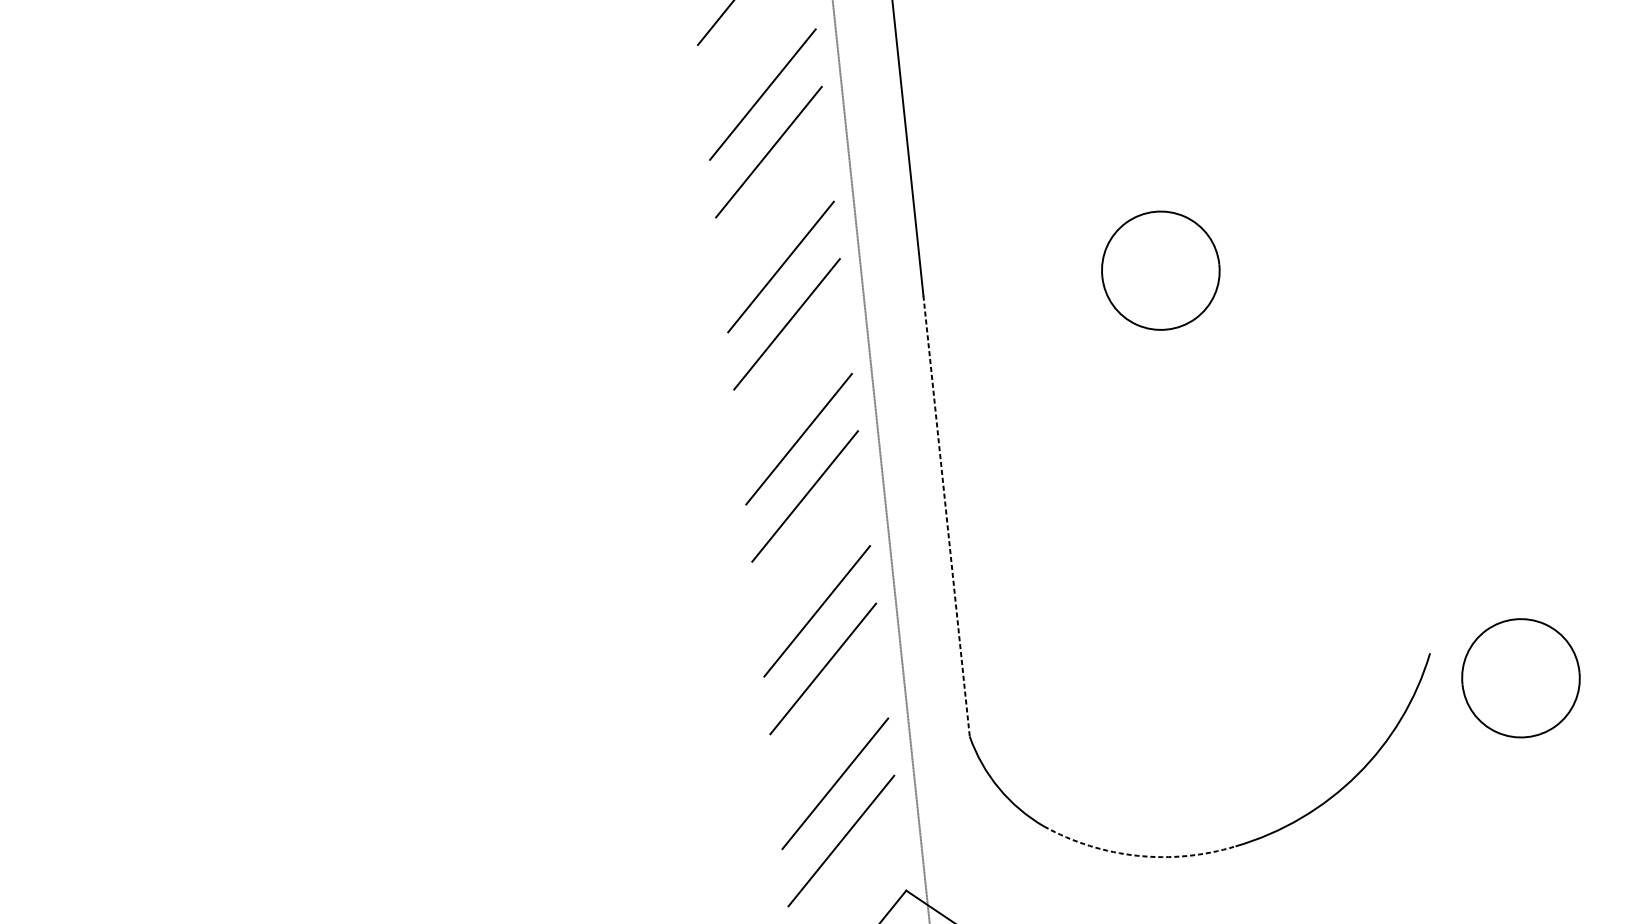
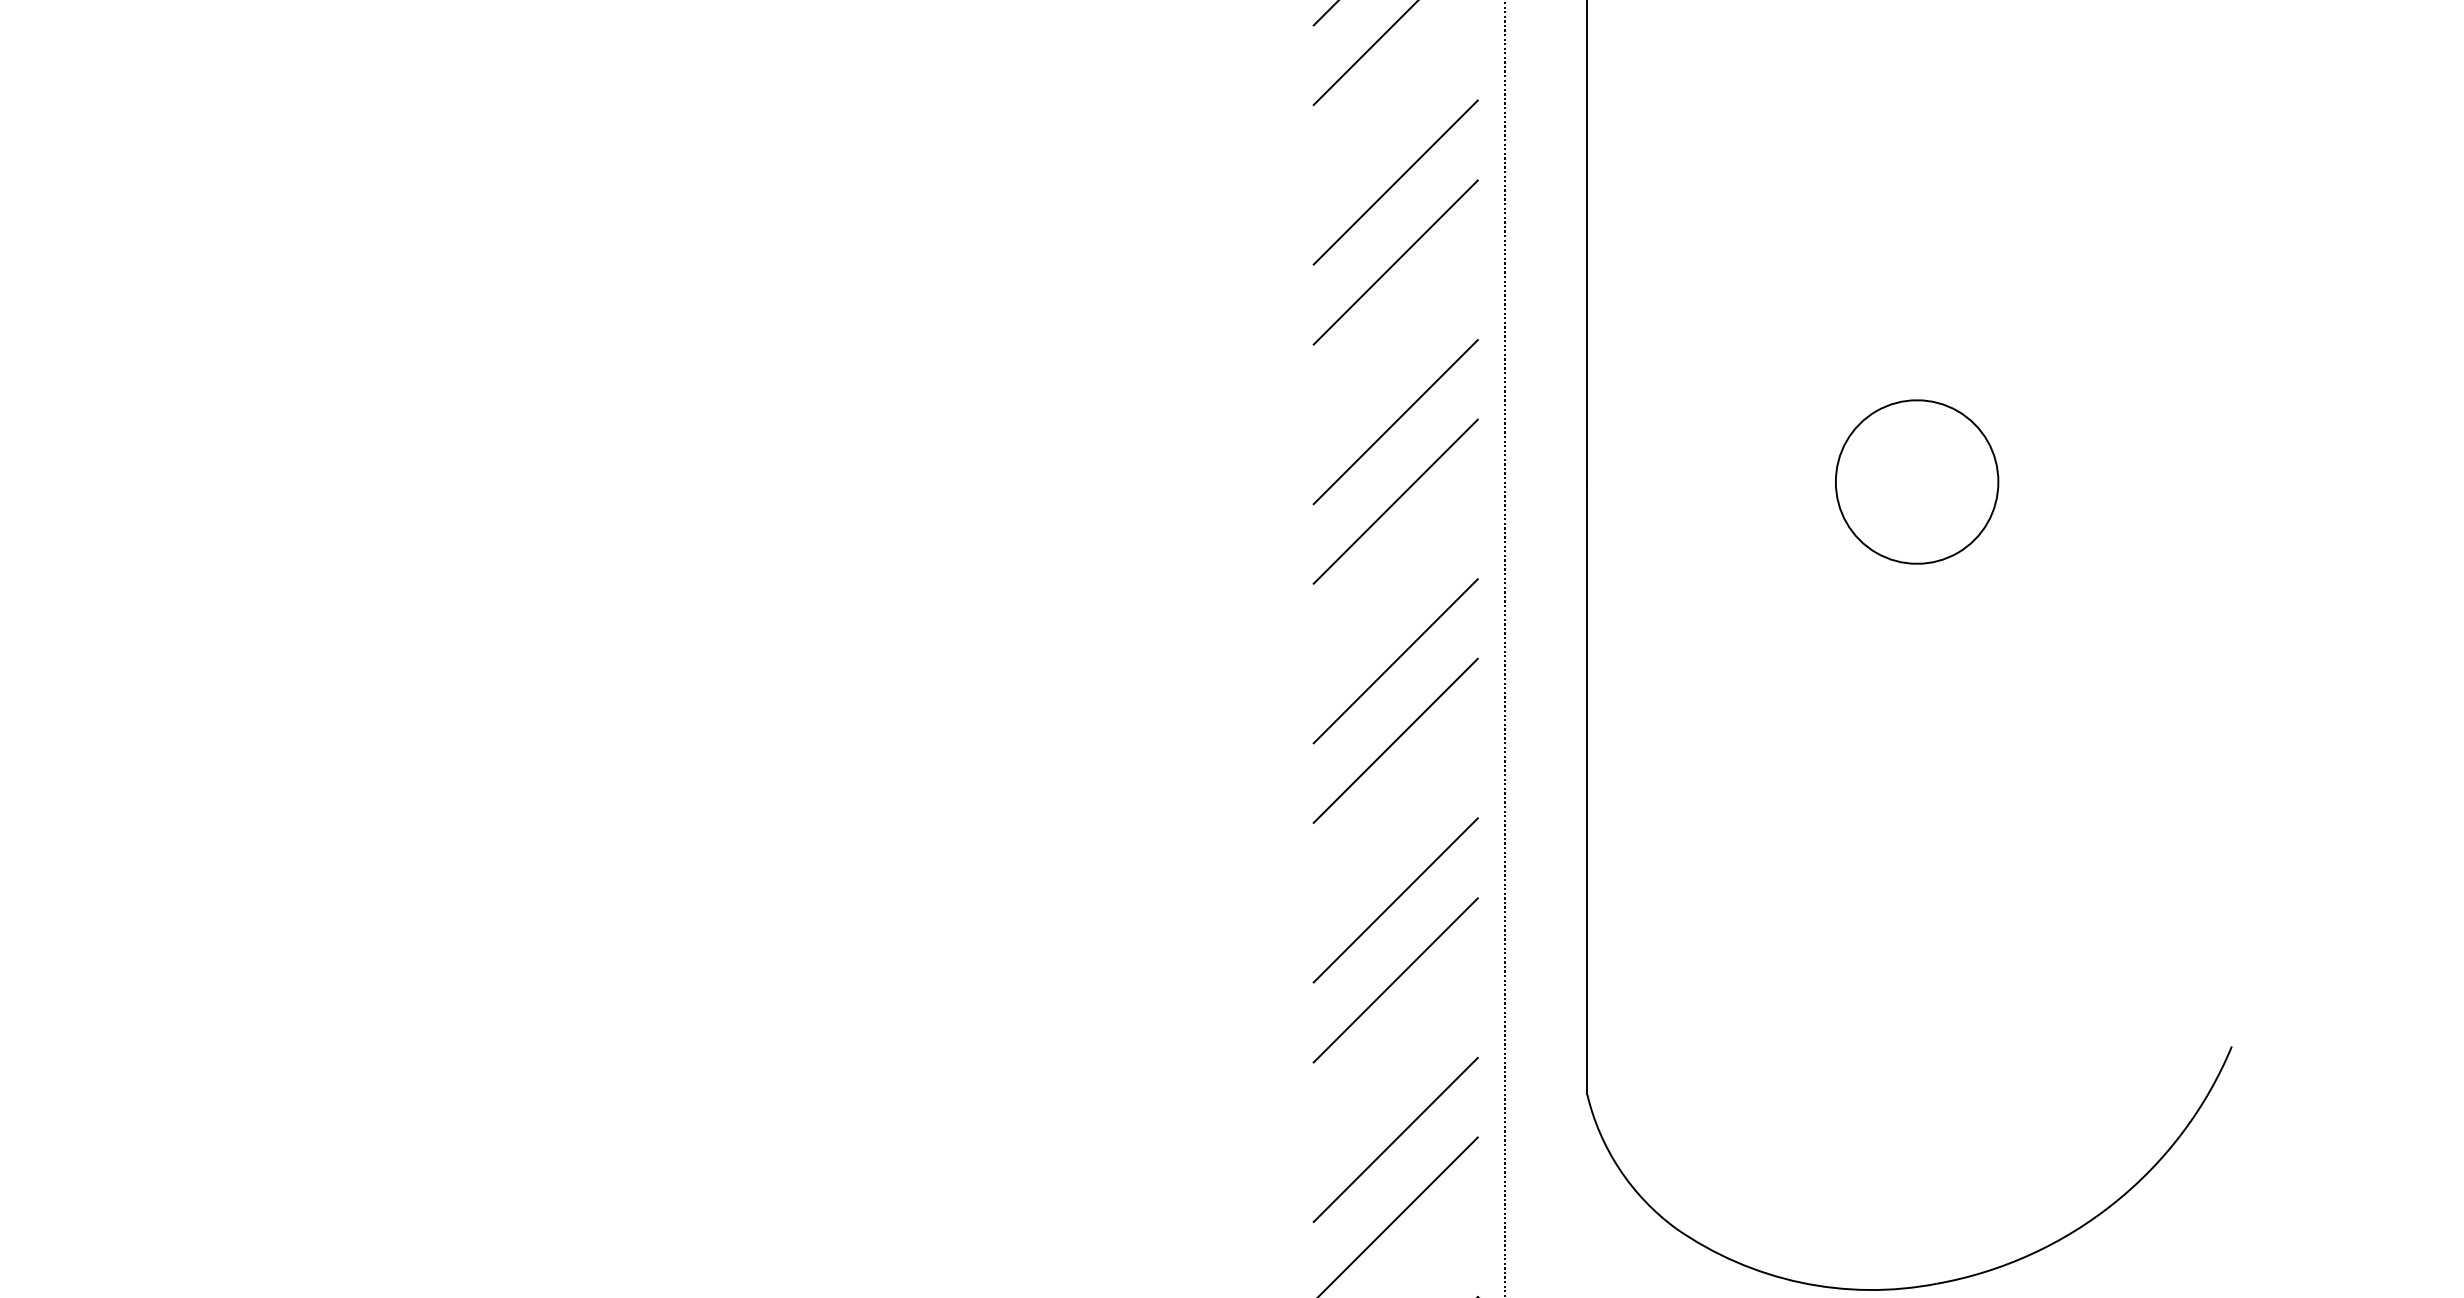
line: (946, 516) -> (1587, 788), dashed -> solid
part: (1521, 677) -> (2353, 1093), removed
arc: (1137, 855) -> (1800, 1282), dashed -> solid

